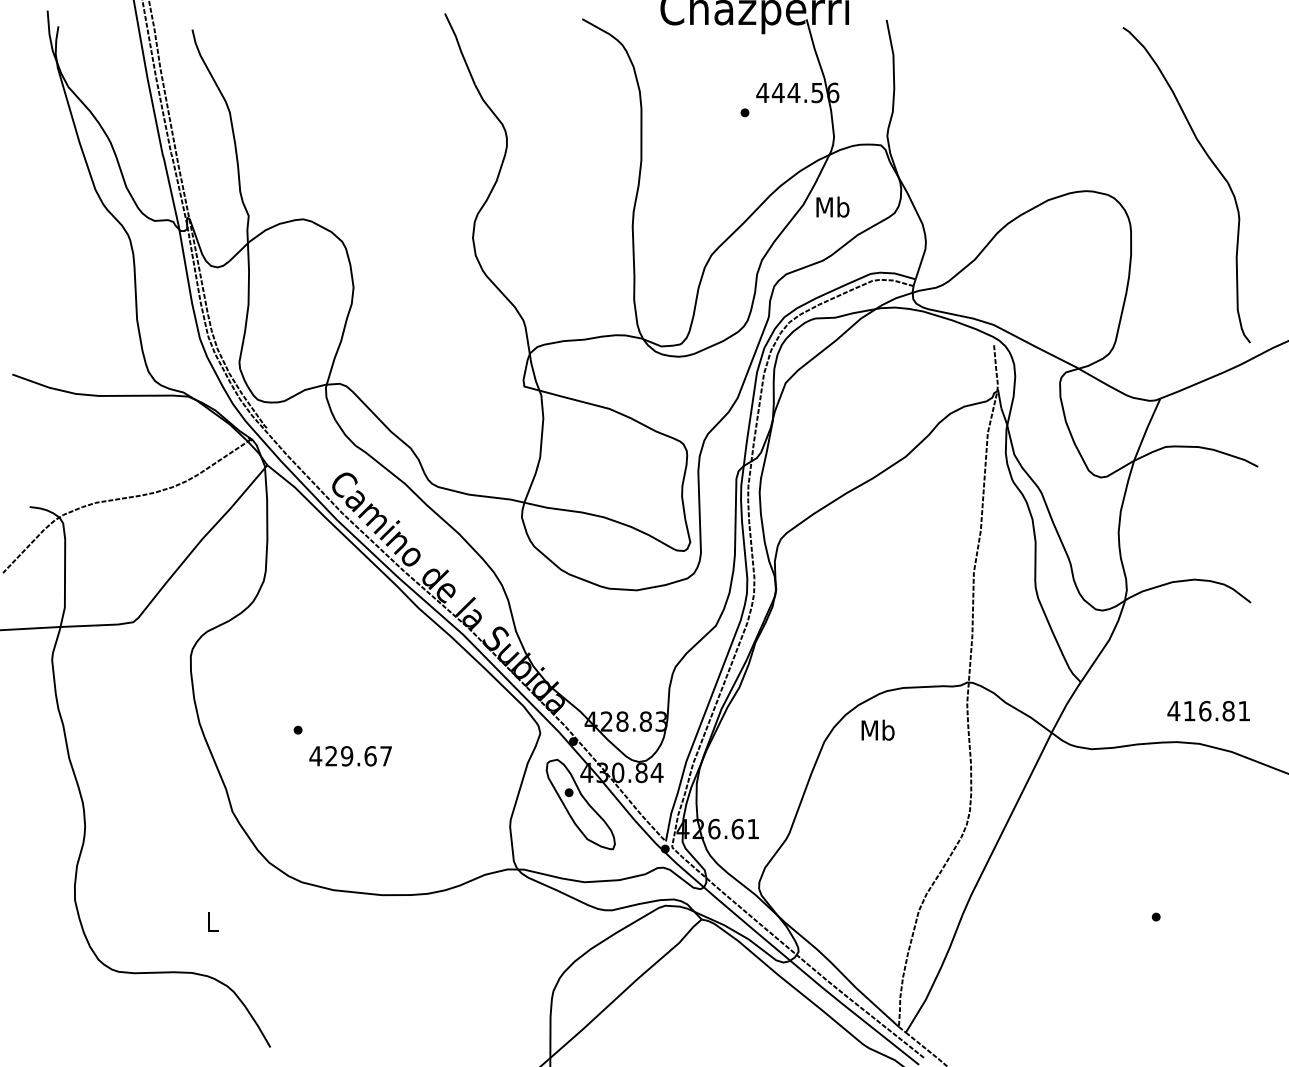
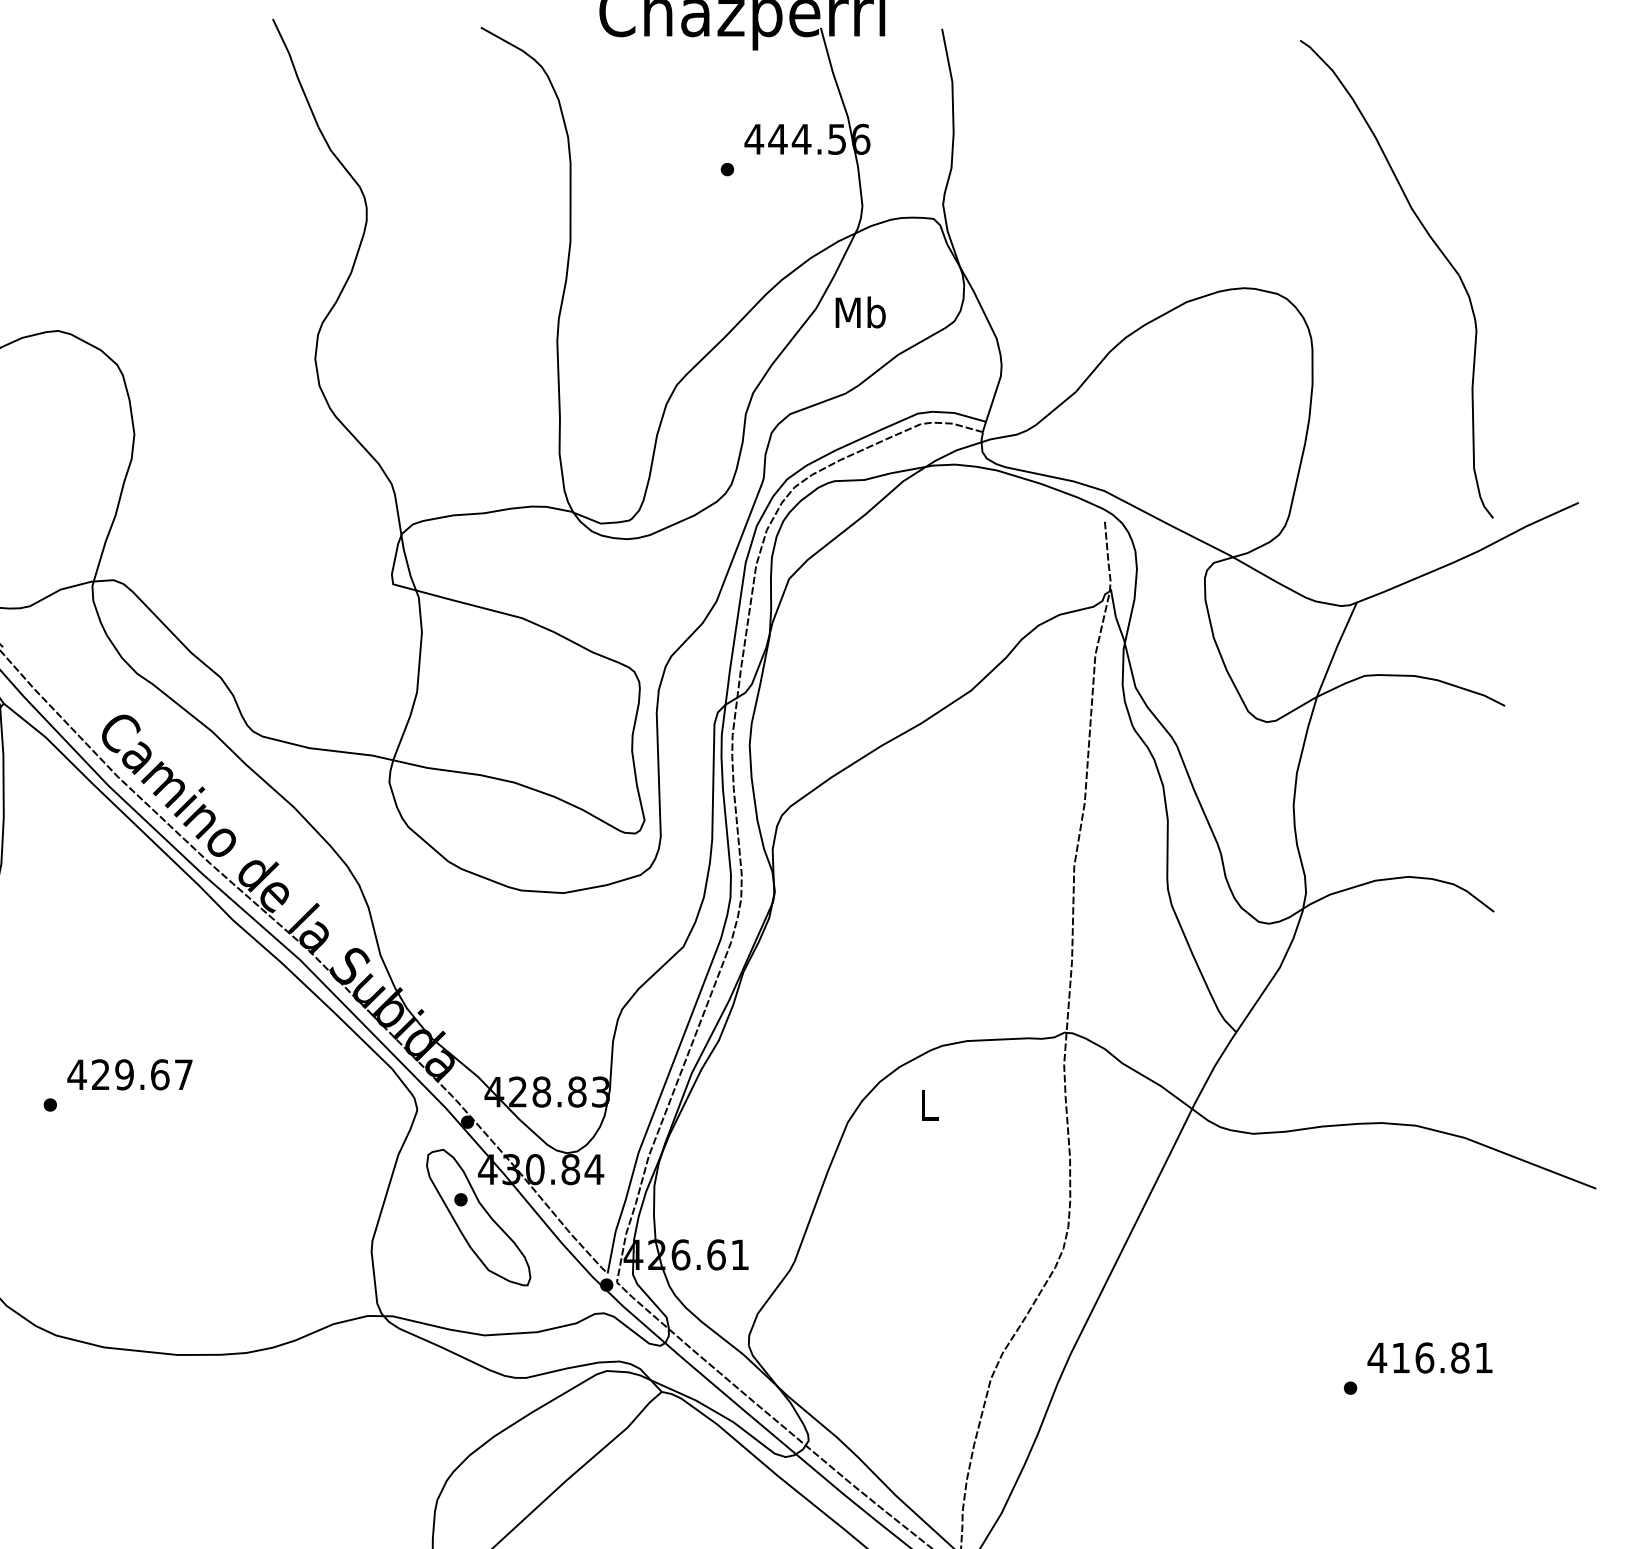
text: (1208, 710) -> (1429, 1356), moved
text: (877, 729) -> (928, 1103), Mb -> L
text: (350, 756) -> (129, 1075), moved

